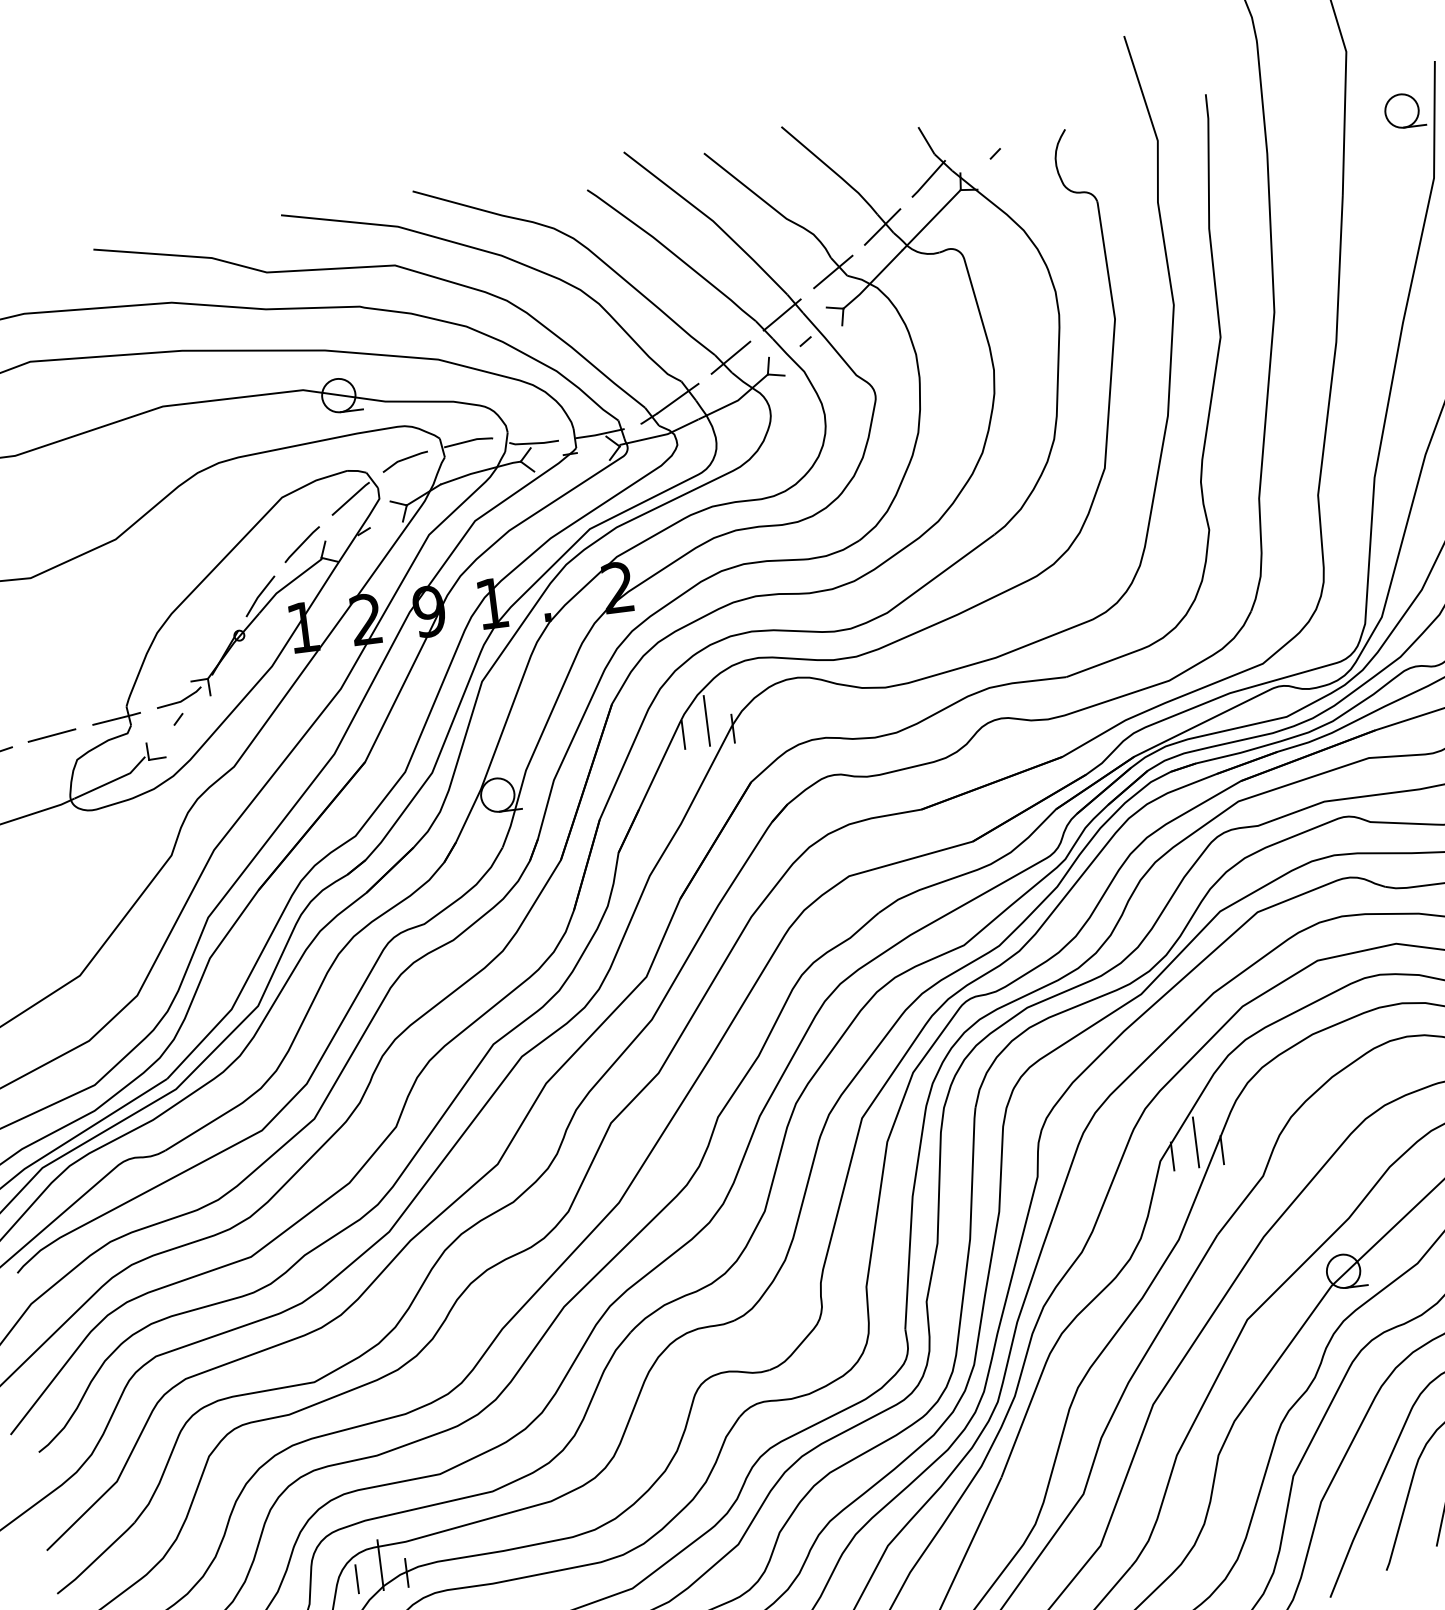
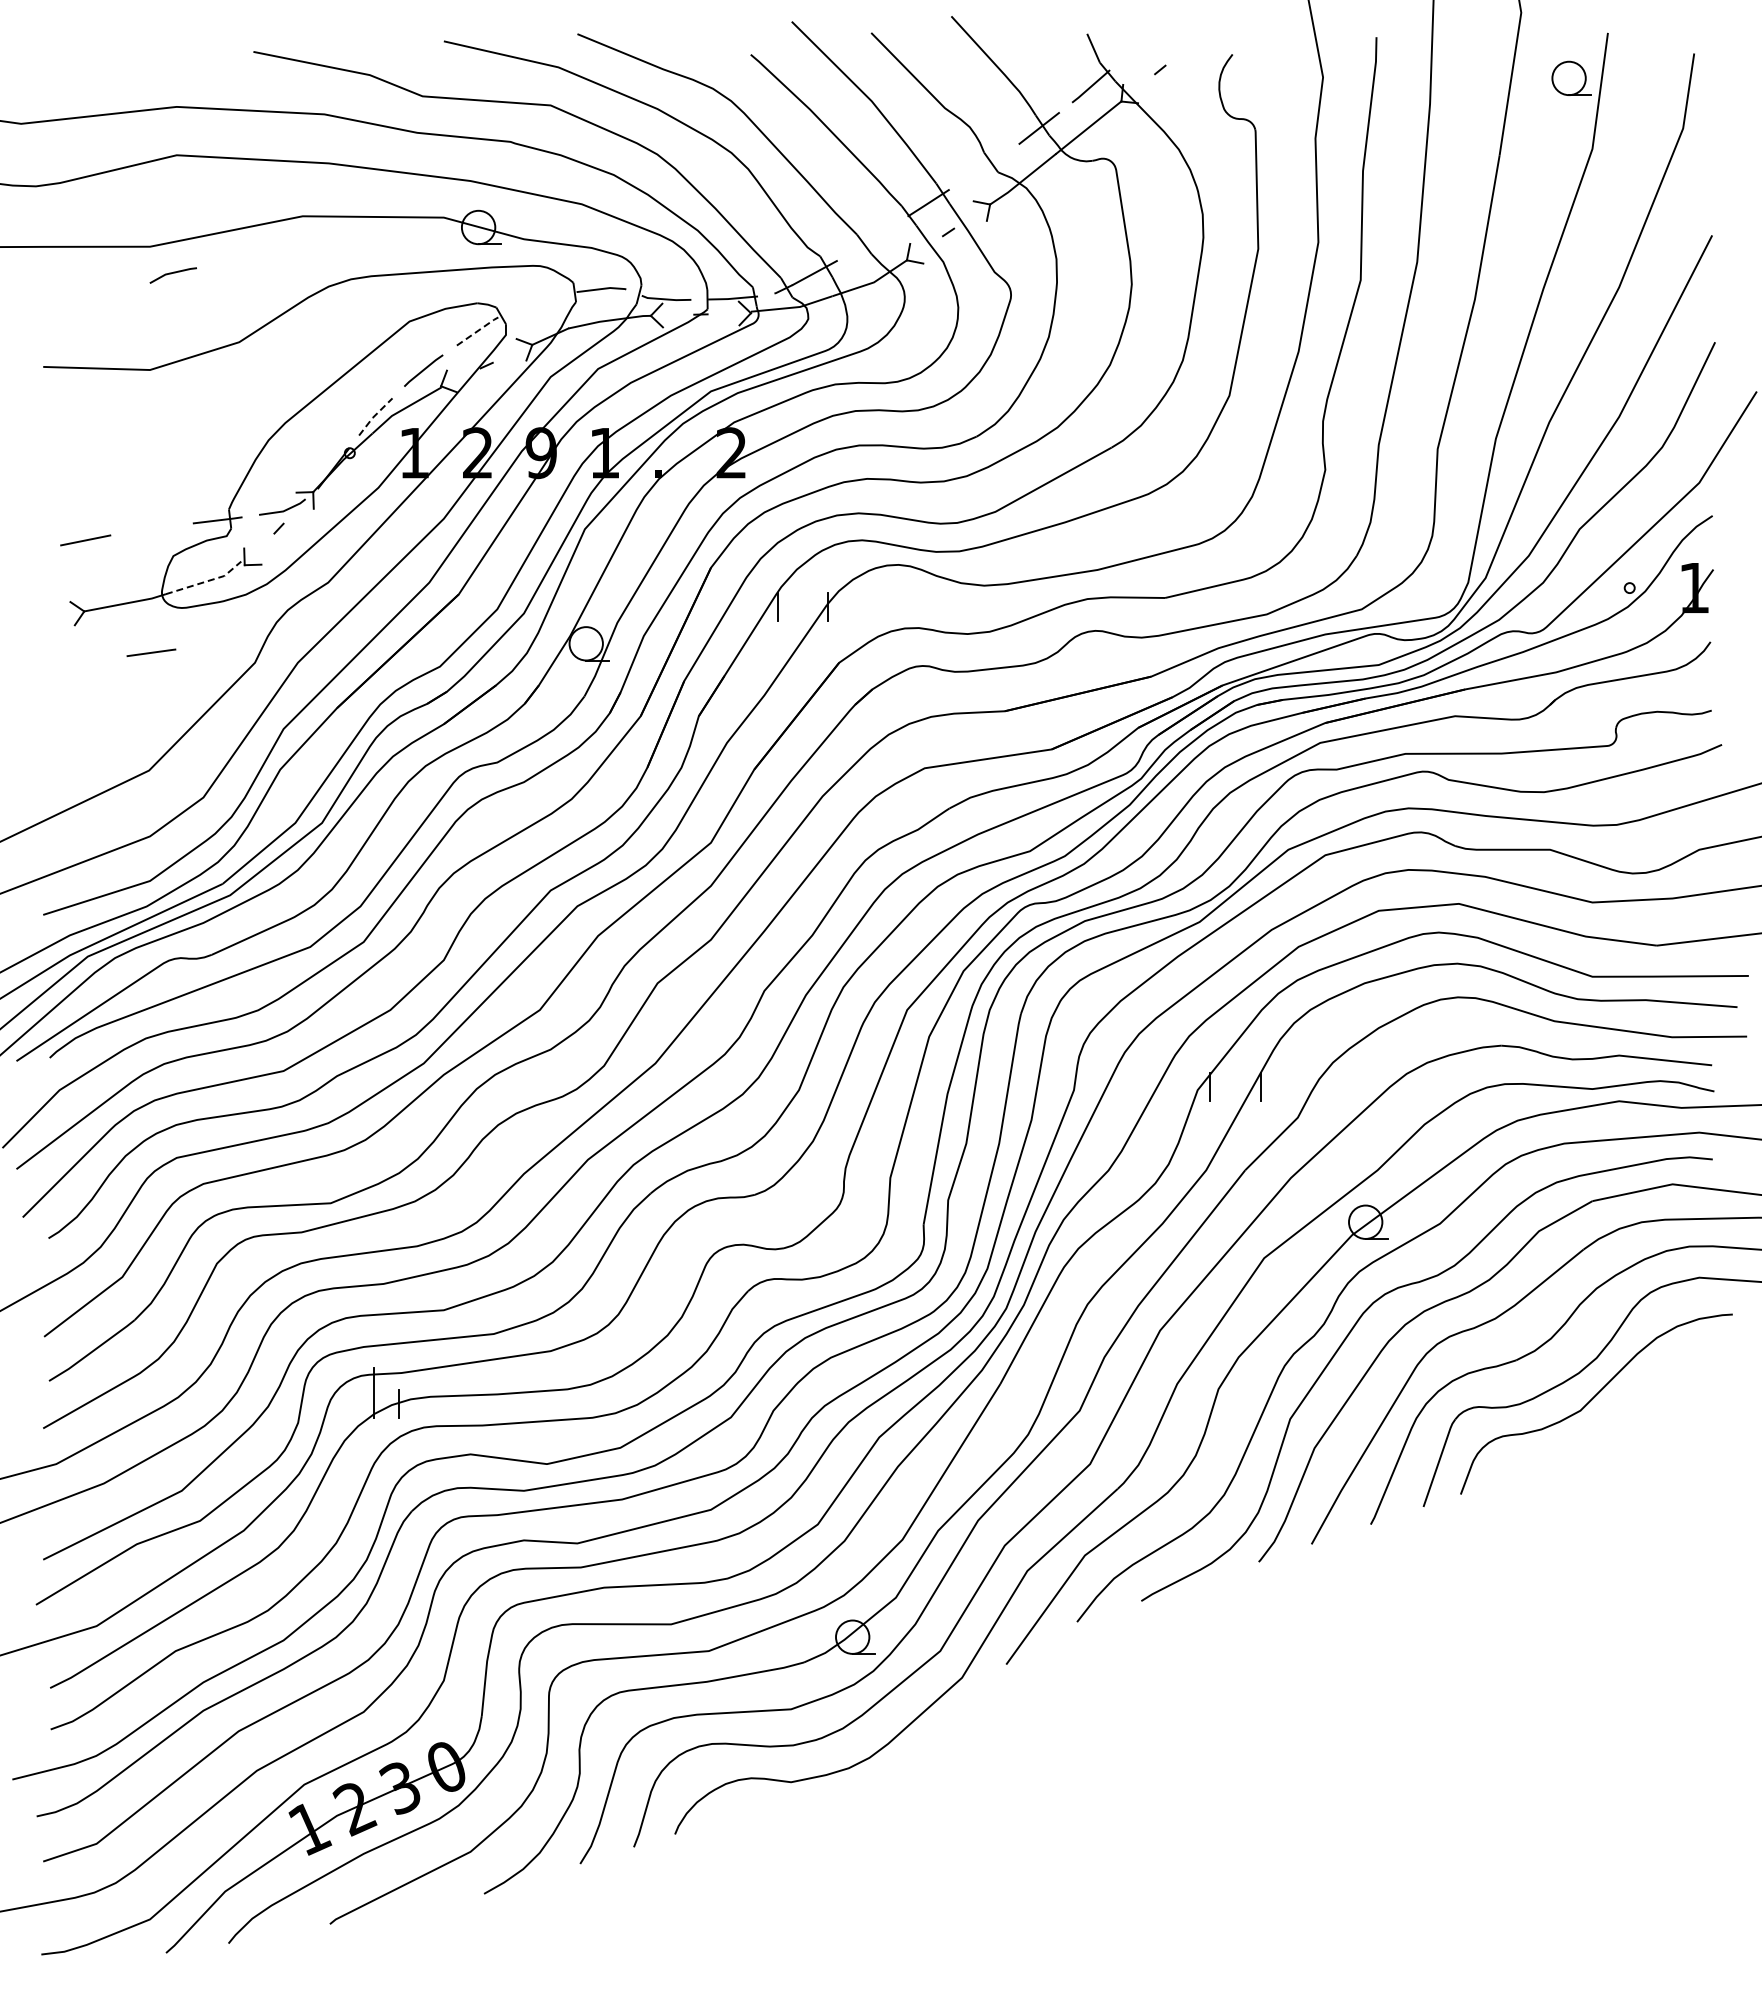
line: (833, 271) -> (984, 166), removed
line: (730, 357) -> (872, 238), removed
line: (403, 461) -> (171, 274), moved
line: (350, 498) -> (477, 331), solid -> dashed
line: (259, 596) -> (374, 416), solid -> dashed
line: (707, 720) -> (803, 596), removed
line: (52, 735) -> (151, 652), moved
line: (113, 780) -> (206, 581), solid -> dashed
line: (1196, 1142) -> (1235, 1075), removed
line: (357, 1579) -> (348, 1404), removed

